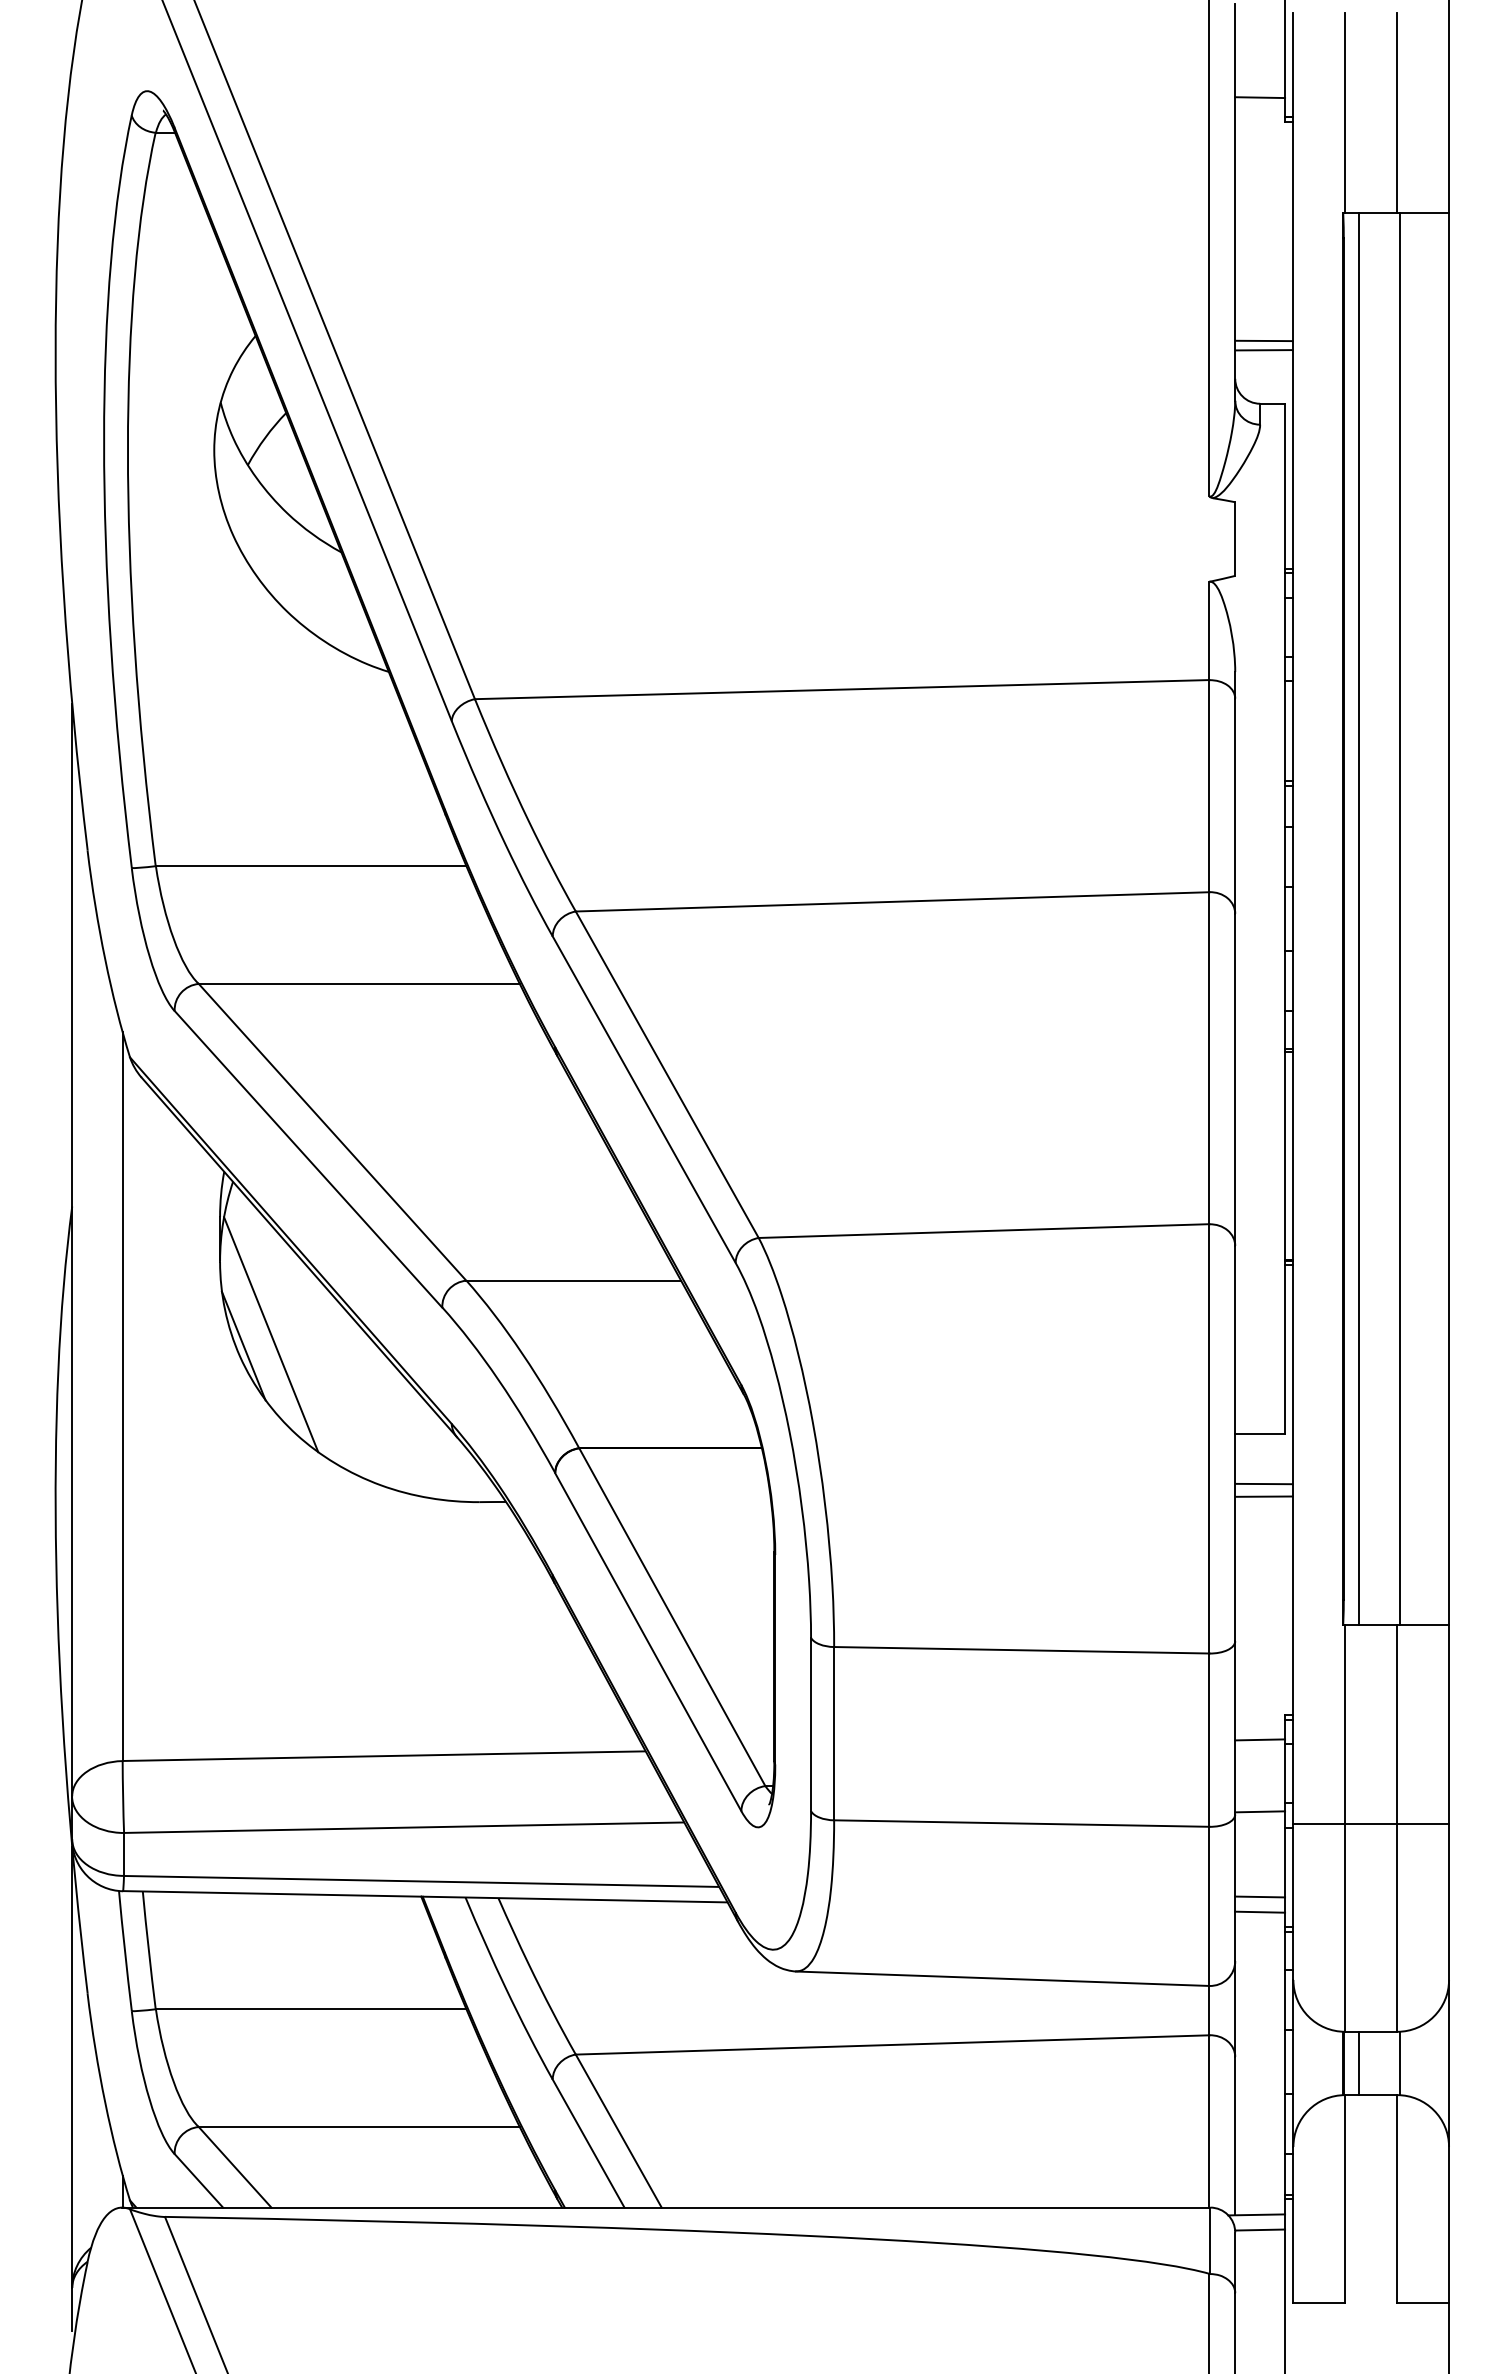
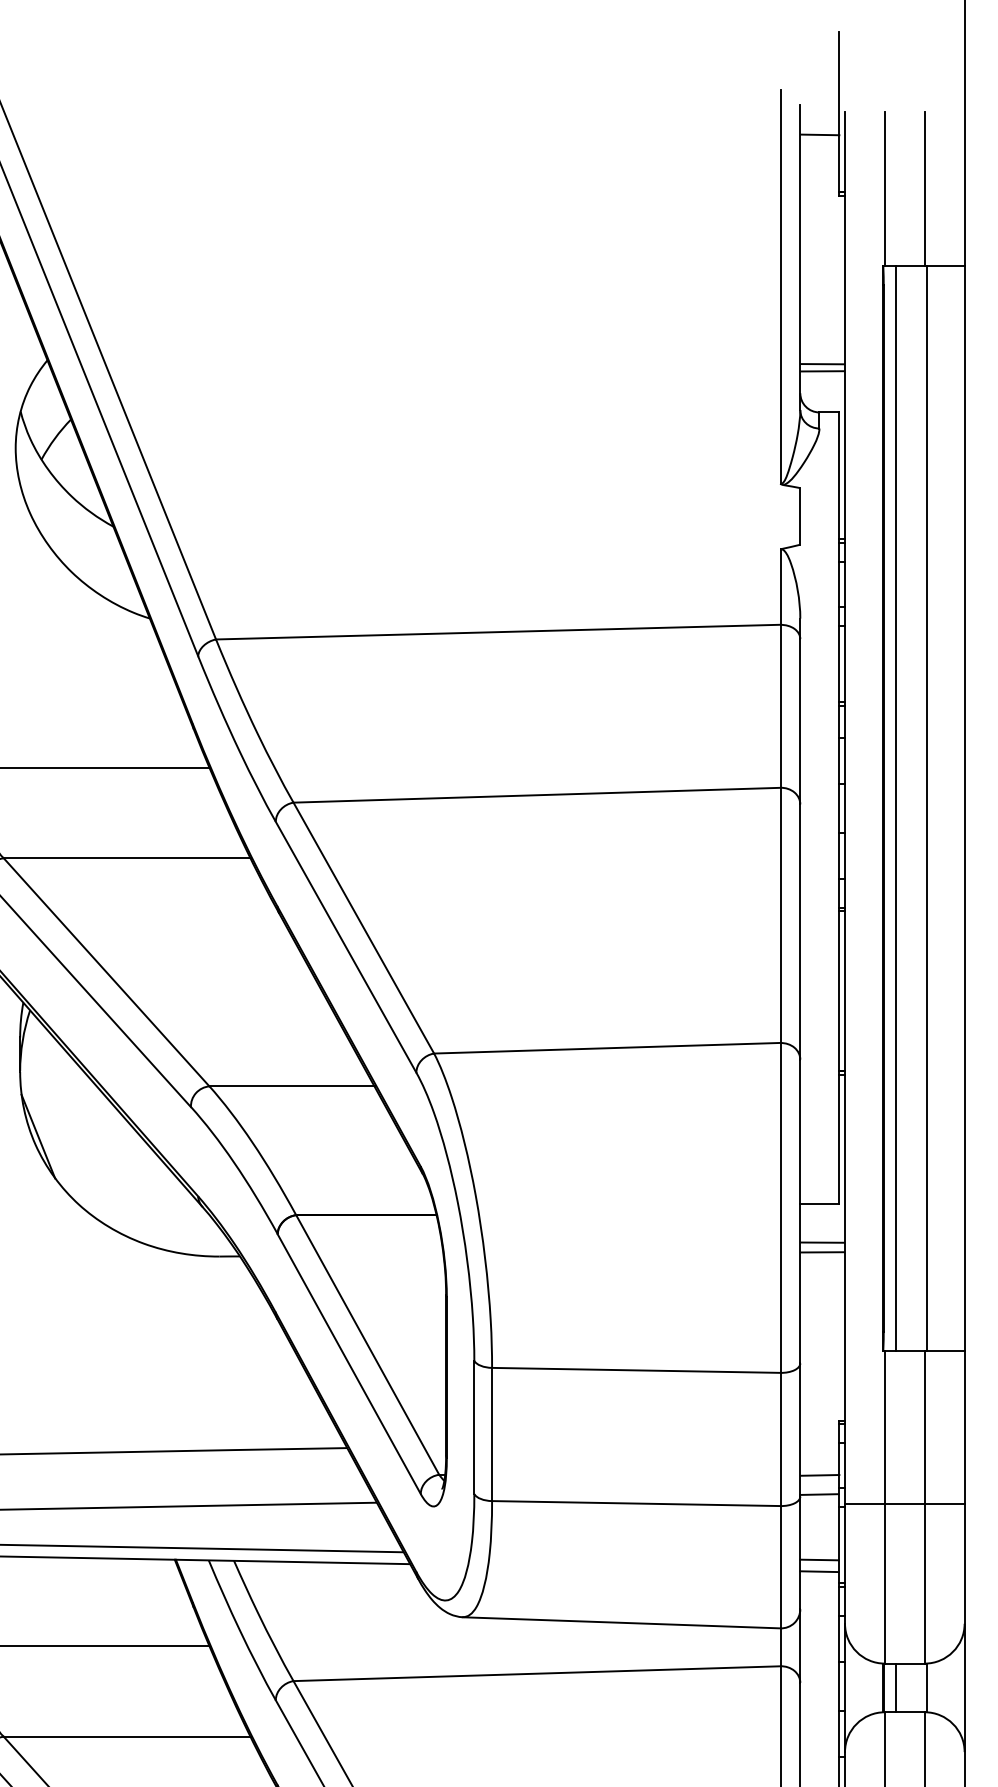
line: (1260, 97) -> (820, 134), moved
line: (271, 1334) -> (59, 1127), removed
line: (1260, 1739) -> (820, 1475), moved

